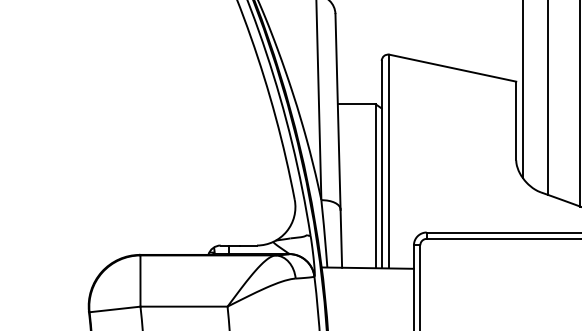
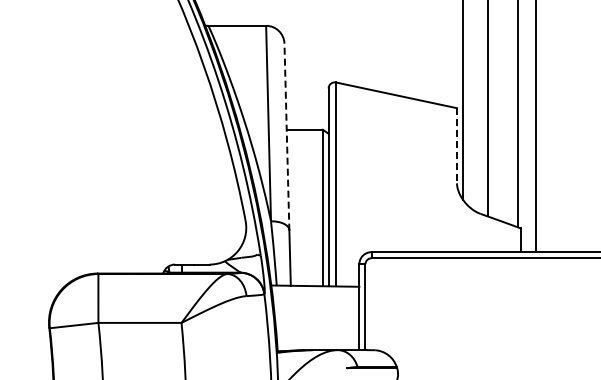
line: (337, 112) -> (286, 137), solid -> dashed
line: (516, 120) -> (457, 145), solid -> dashed

